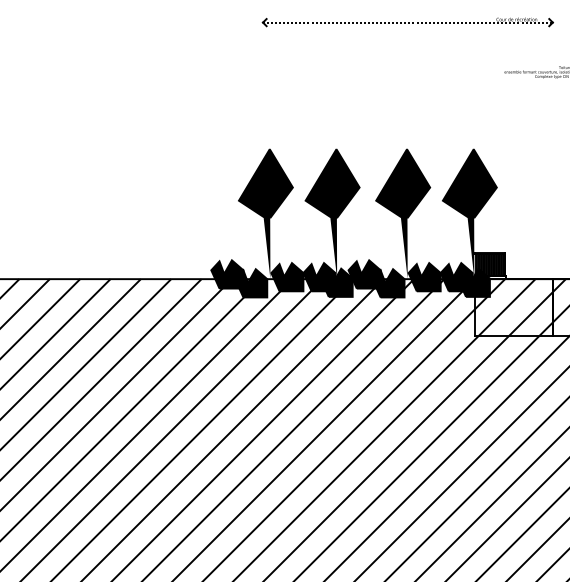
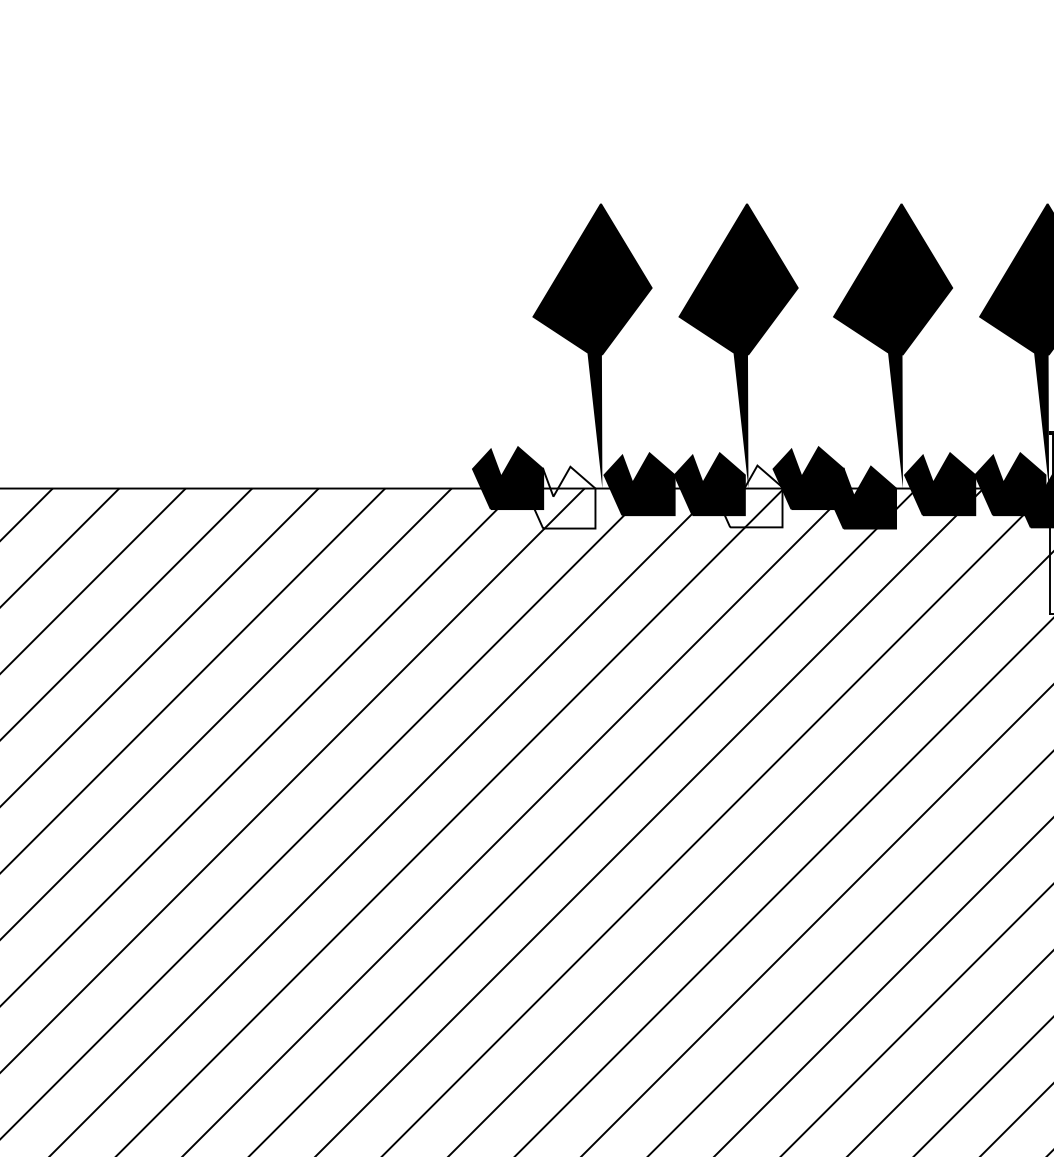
fill: (336, 282) -> (747, 495), removed
fill: (251, 283) -> (560, 498), removed

